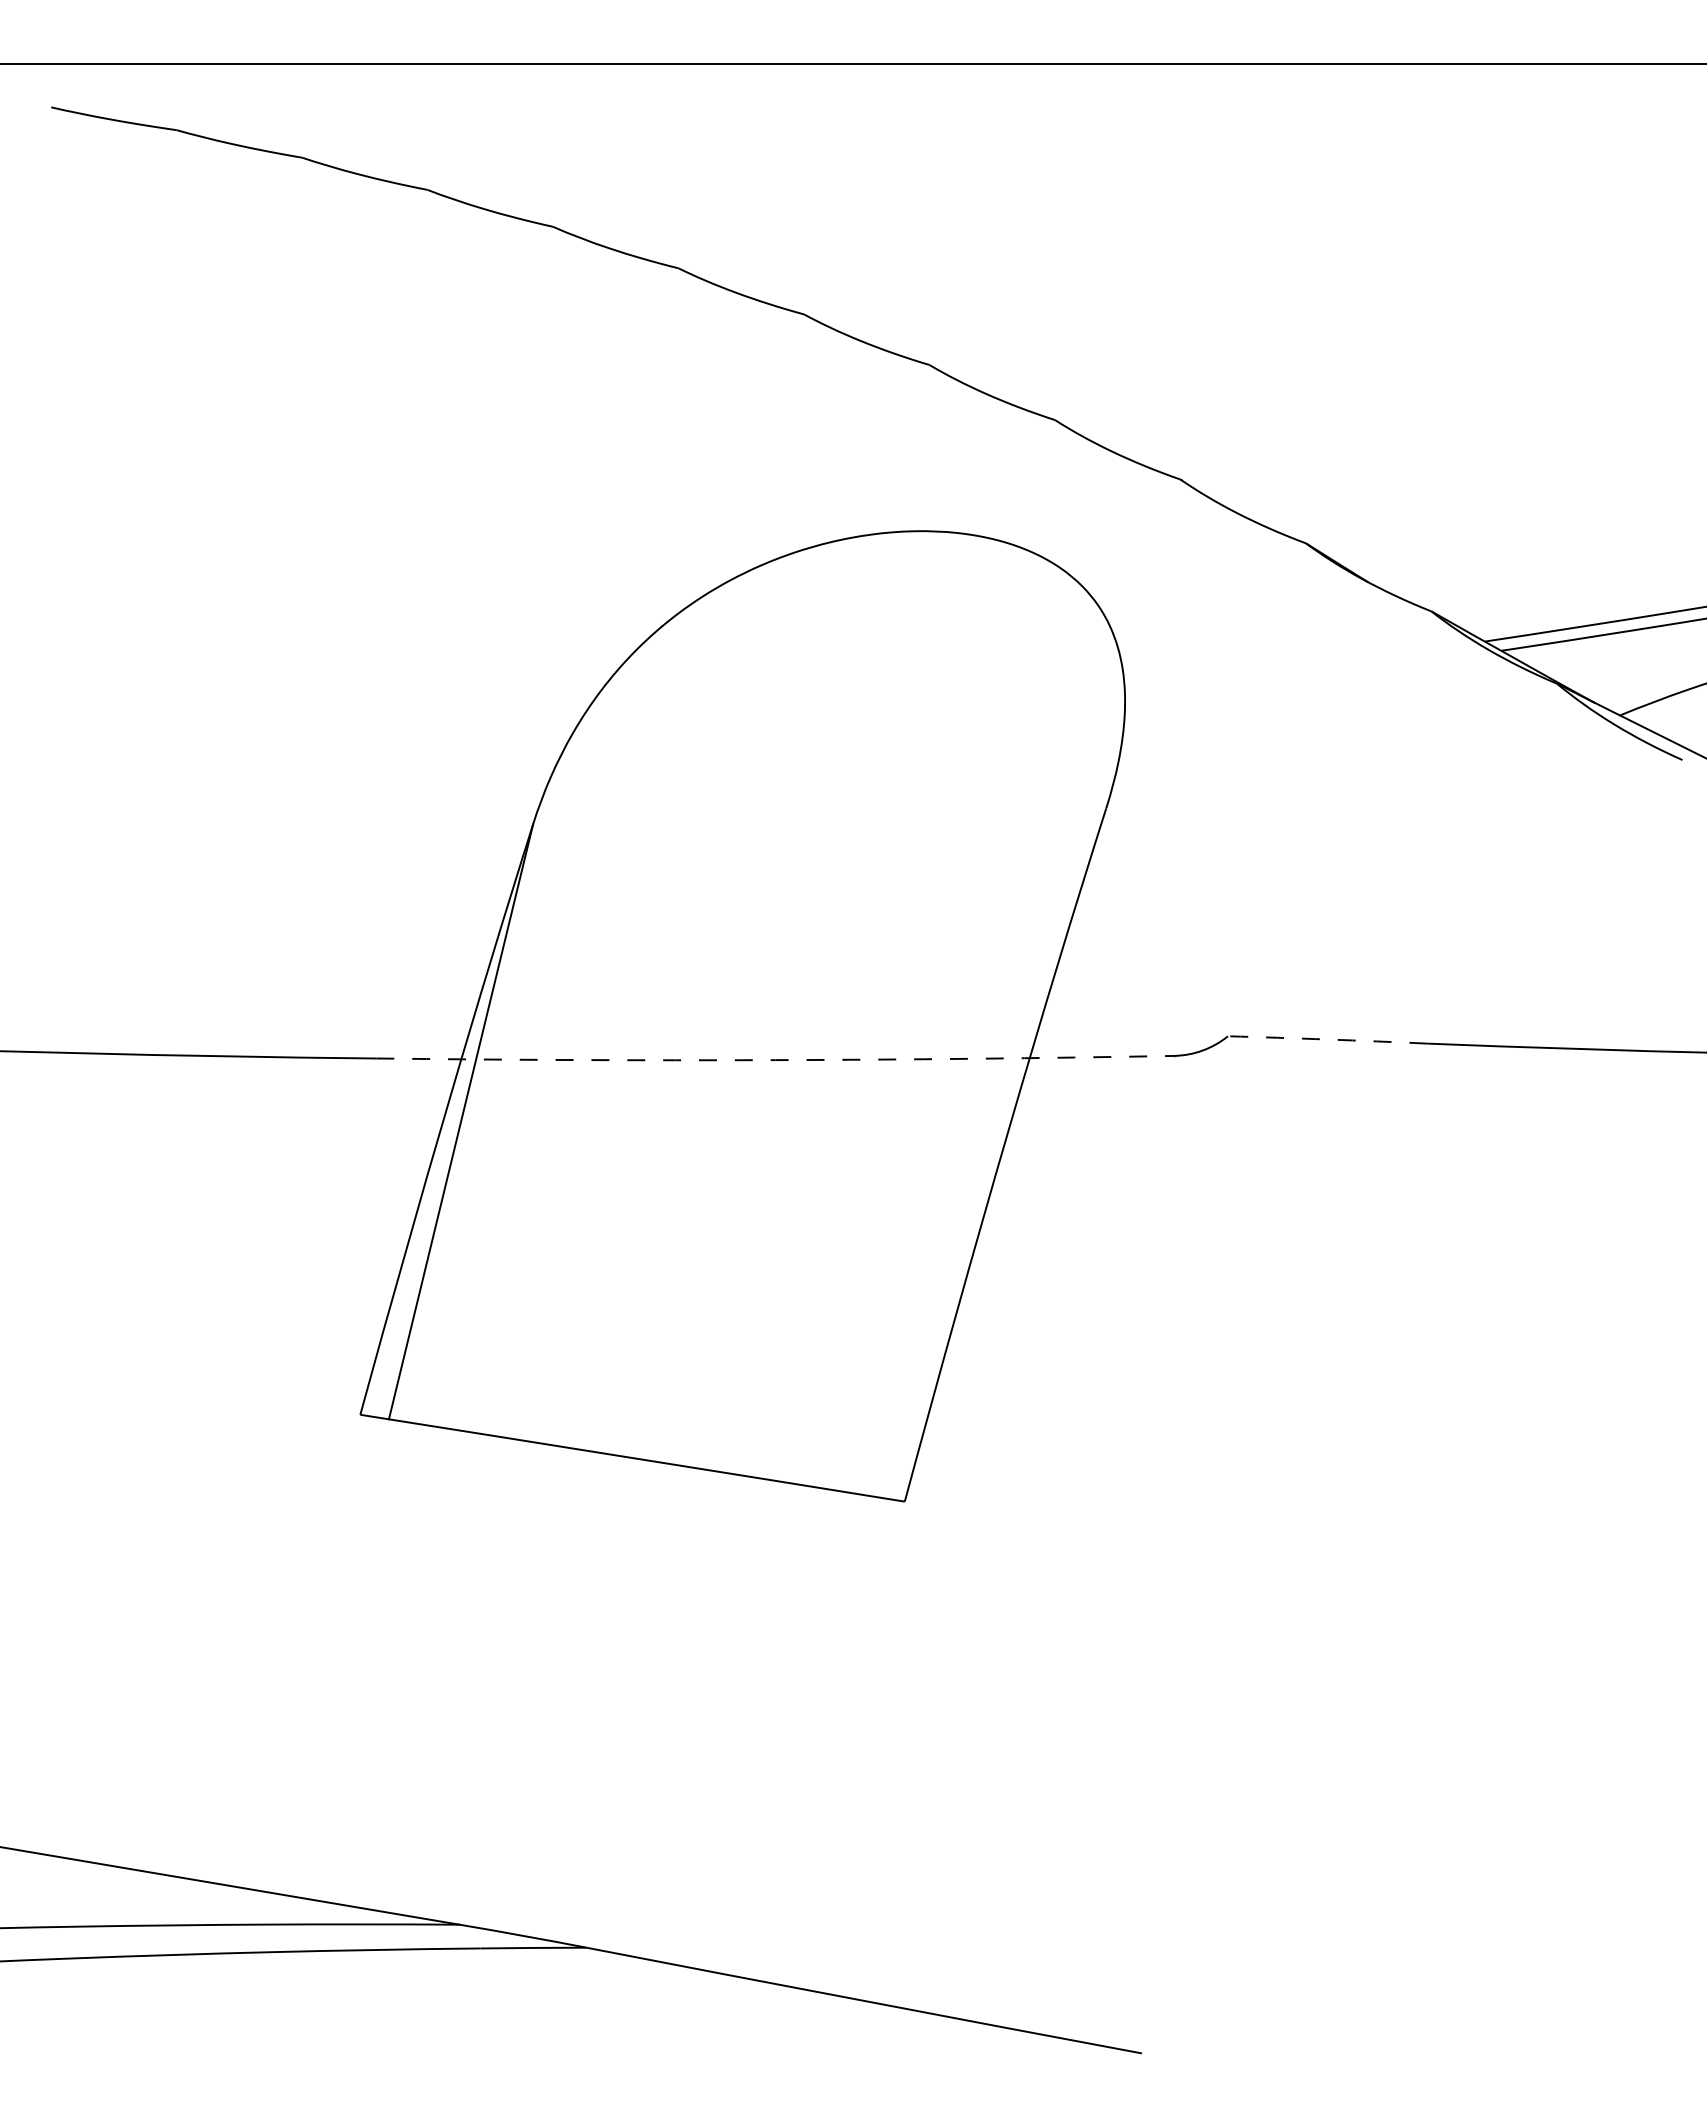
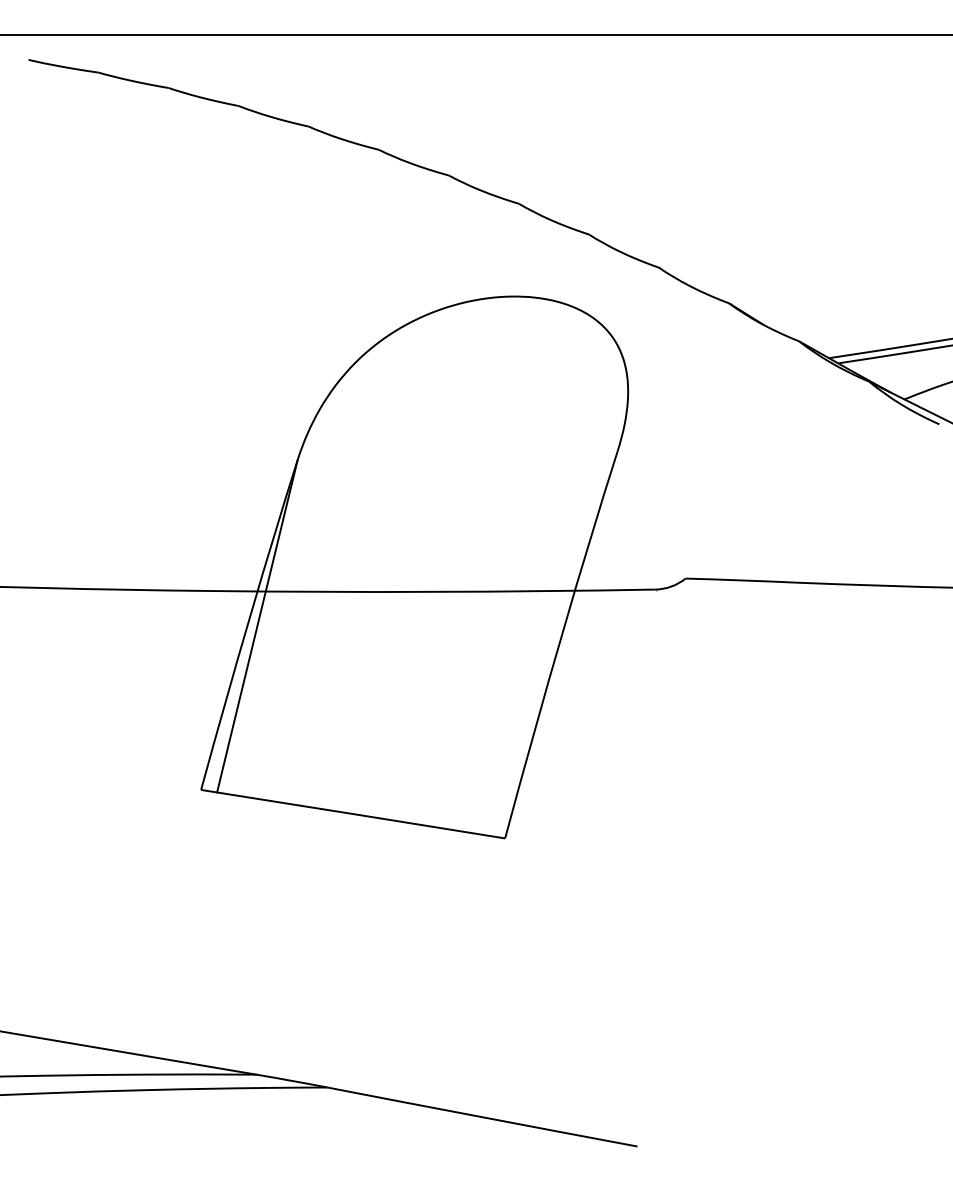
arc: (1328, 1039) -> (741, 580), dashed -> solid
arc: (774, 1059) -> (432, 591), dashed -> solid

